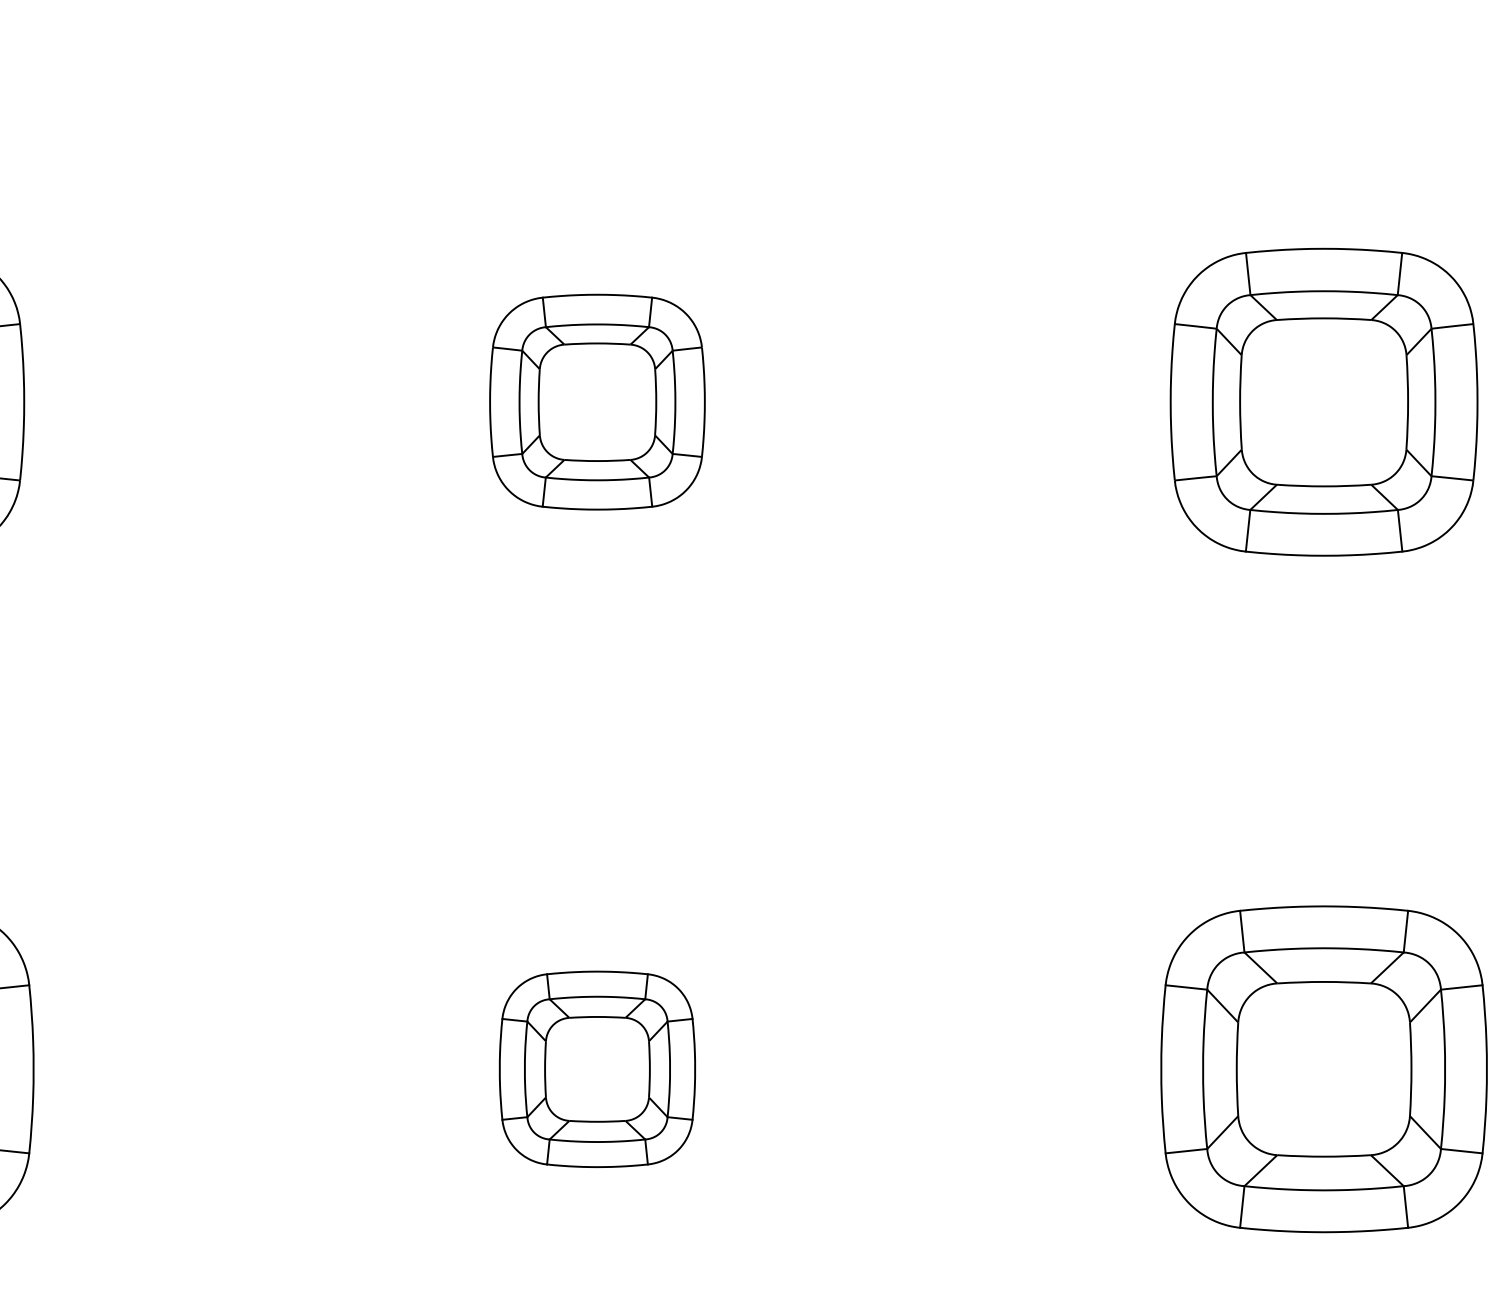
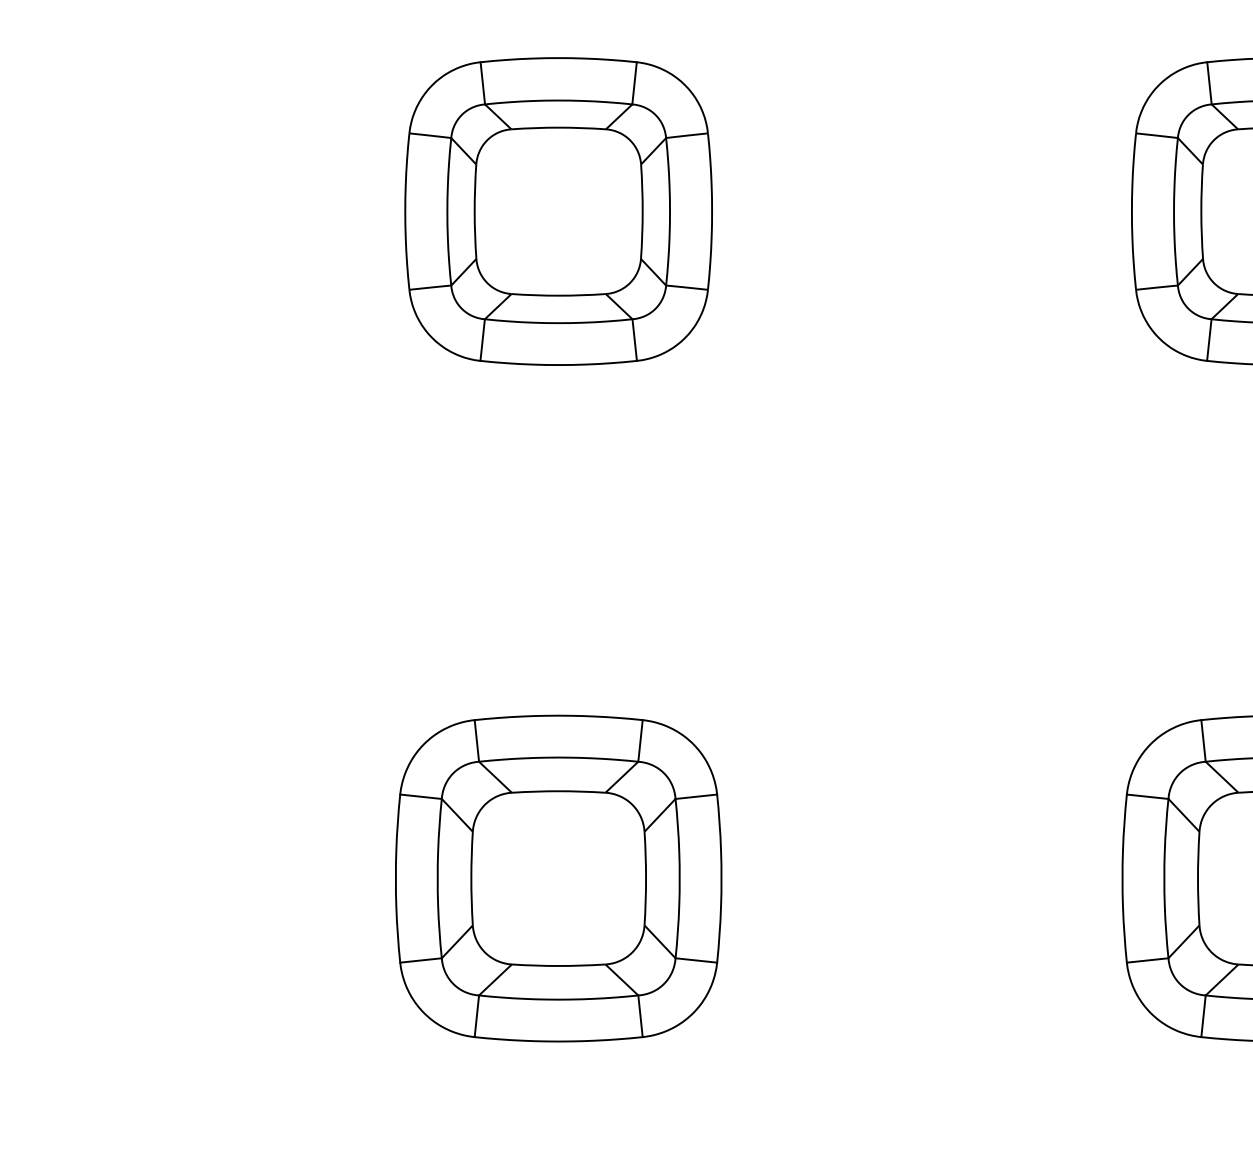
part: (597, 401) -> (558, 210), size x1.43
part: (597, 1069) -> (558, 878), size x1.67

